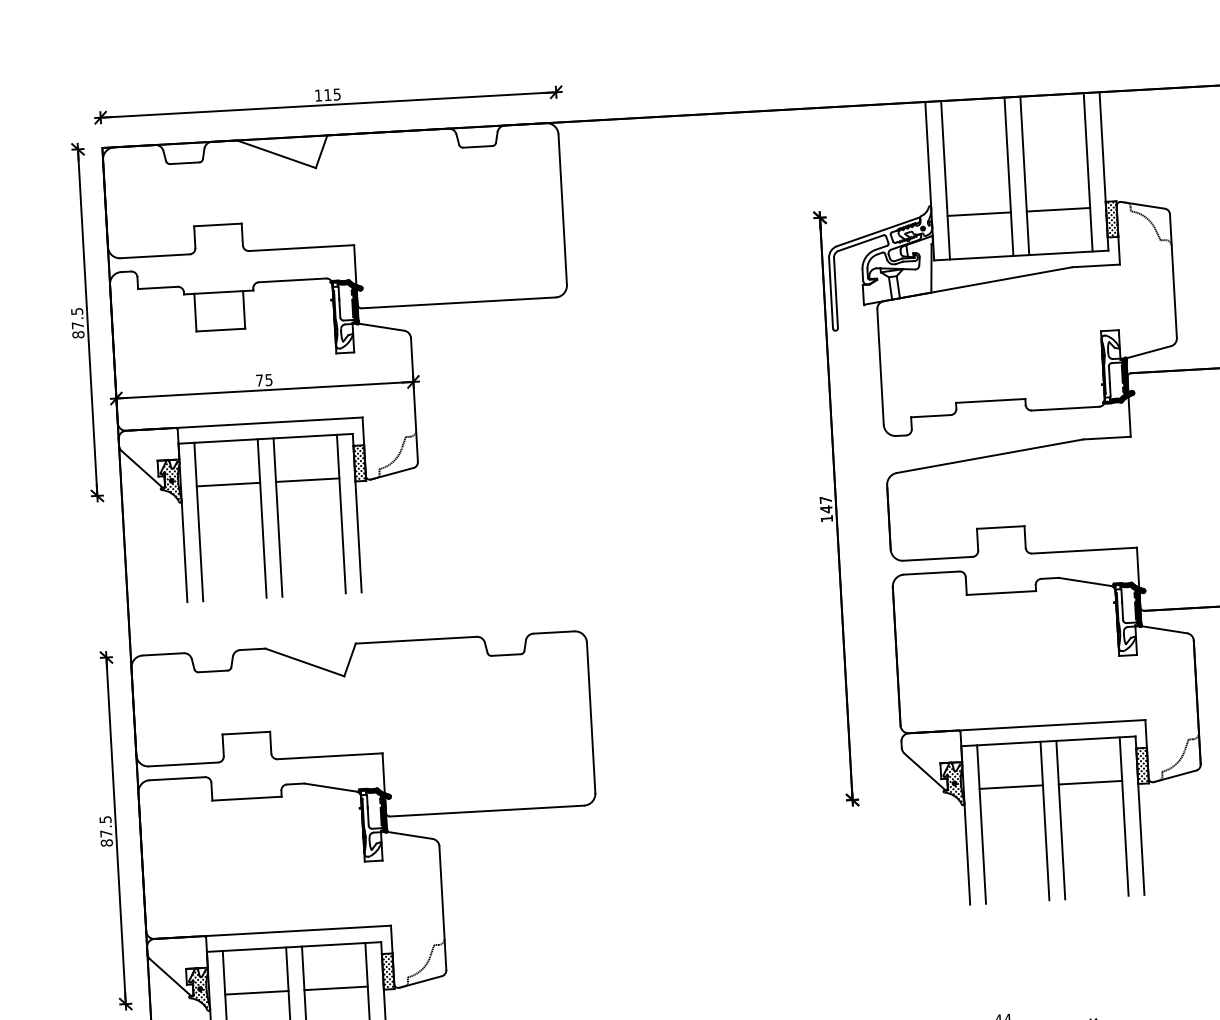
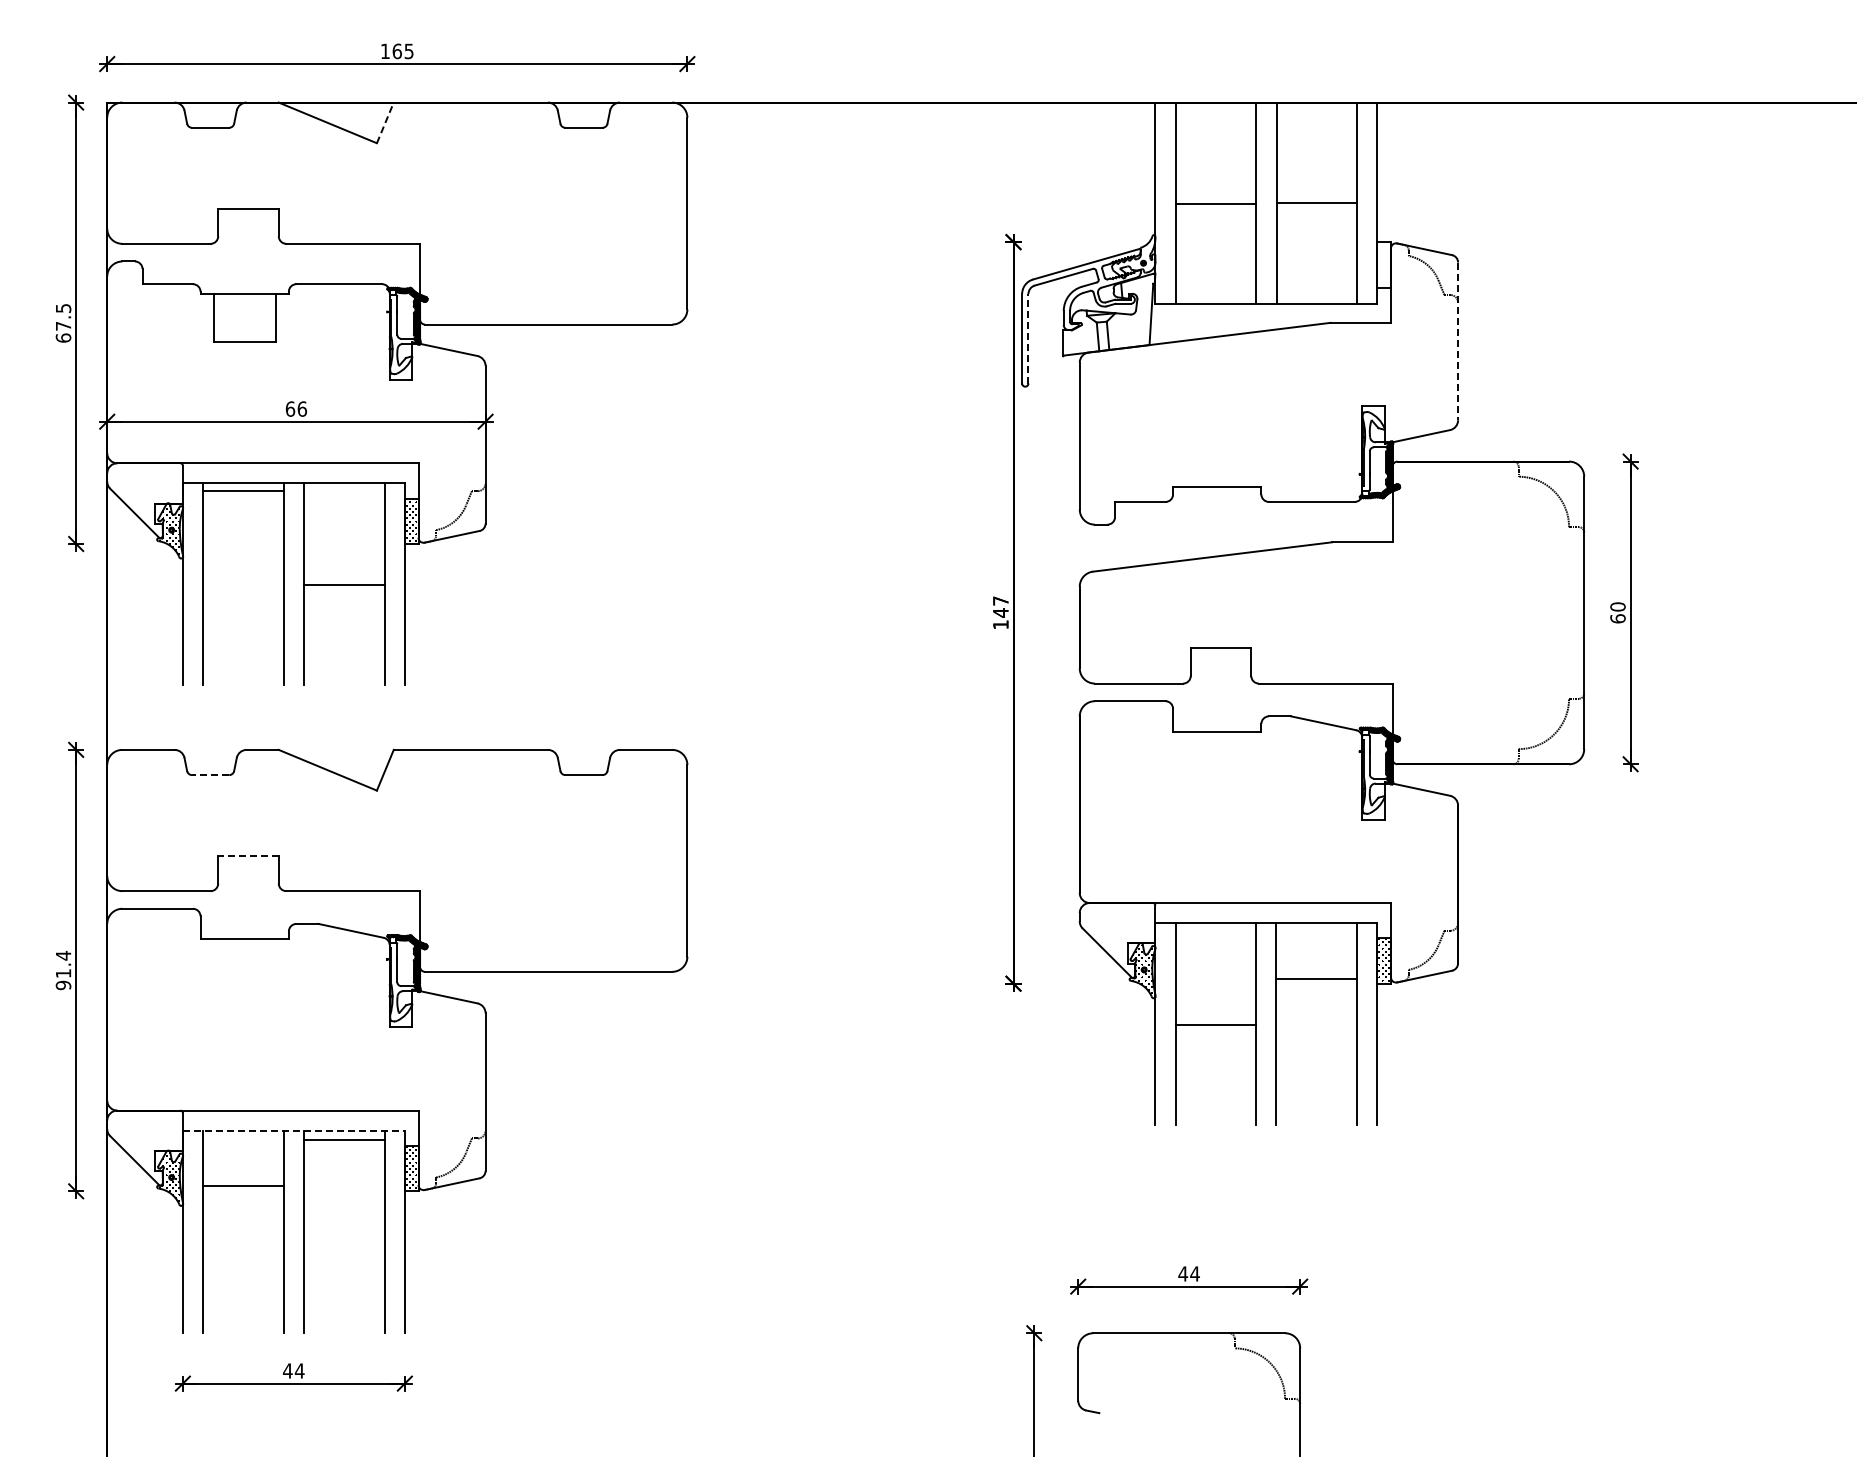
text: (327, 95) -> (396, 51), 115 -> 165
line: (321, 151) -> (385, 122), solid -> dashed
line: (1058, 209) -> (1316, 202), moved
line: (978, 213) -> (1215, 203), moved
hatch: (1112, 219) -> (1384, 264), removed
line: (1173, 276) -> (1458, 341), solid -> dashed
line: (836, 292) -> (1028, 338), solid -> dashed
text: (78, 334) -> (63, 337), 87.5 -> 67.5
text: (264, 379) -> (296, 408), 75 -> 66
line: (307, 479) -> (343, 584), moved
line: (228, 484) -> (243, 490), moved
line: (213, 671) -> (210, 775), solid -> dashed
line: (245, 732) -> (247, 855), solid -> dashed
line: (1010, 787) -> (1215, 1024), moved
text: (106, 831) -> (63, 970), 87.5 -> 91.4
line: (293, 946) -> (293, 1130), solid -> dashed
line: (335, 988) -> (343, 1140), moved

